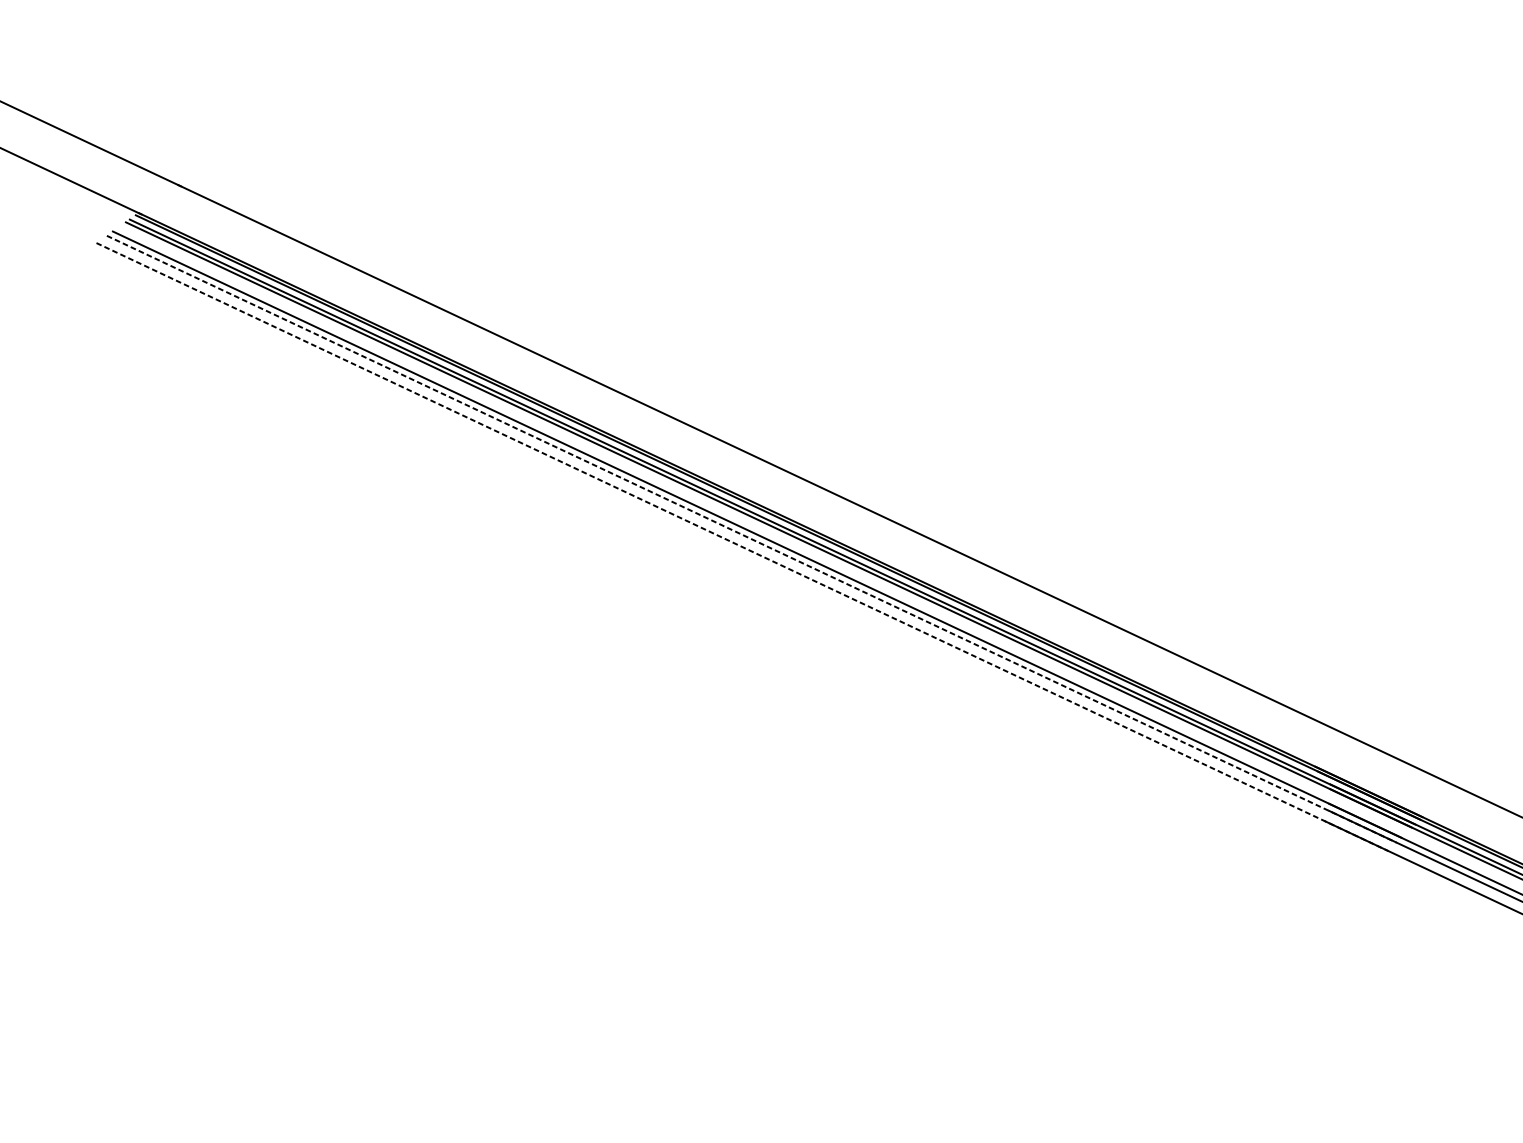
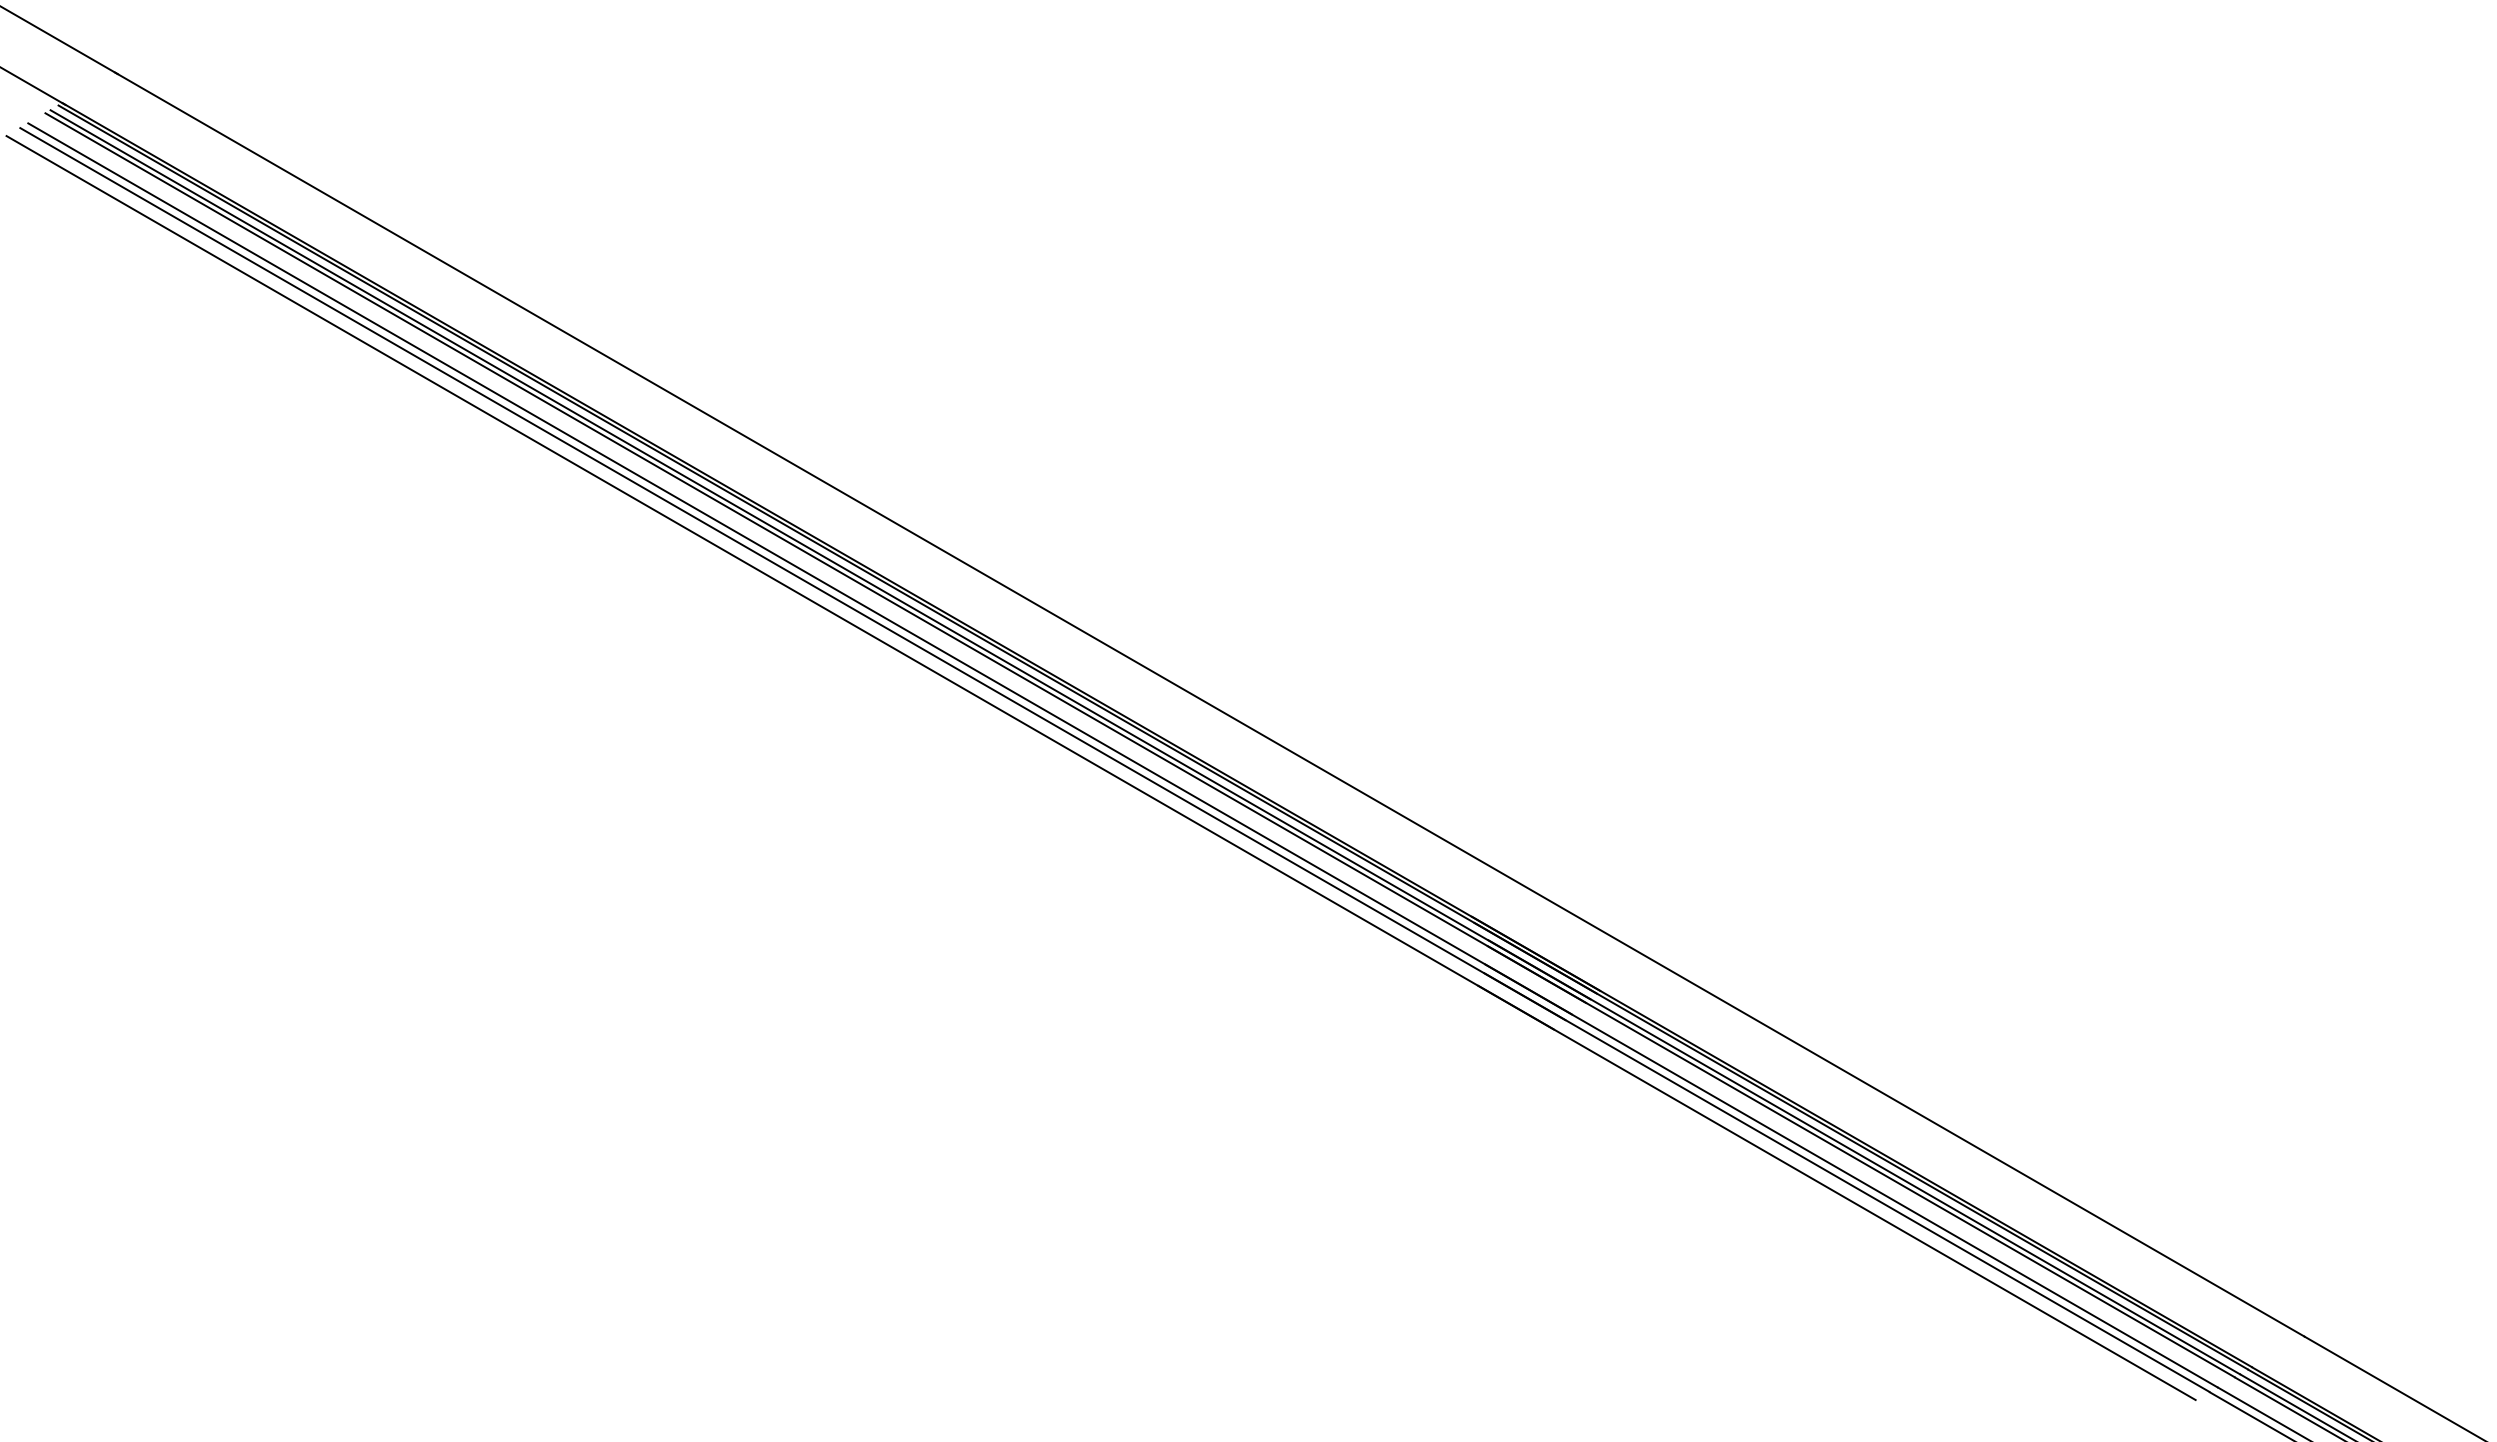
line: (752, 539) -> (793, 574), dashed -> solid
line: (742, 547) -> (780, 583), dashed -> solid

